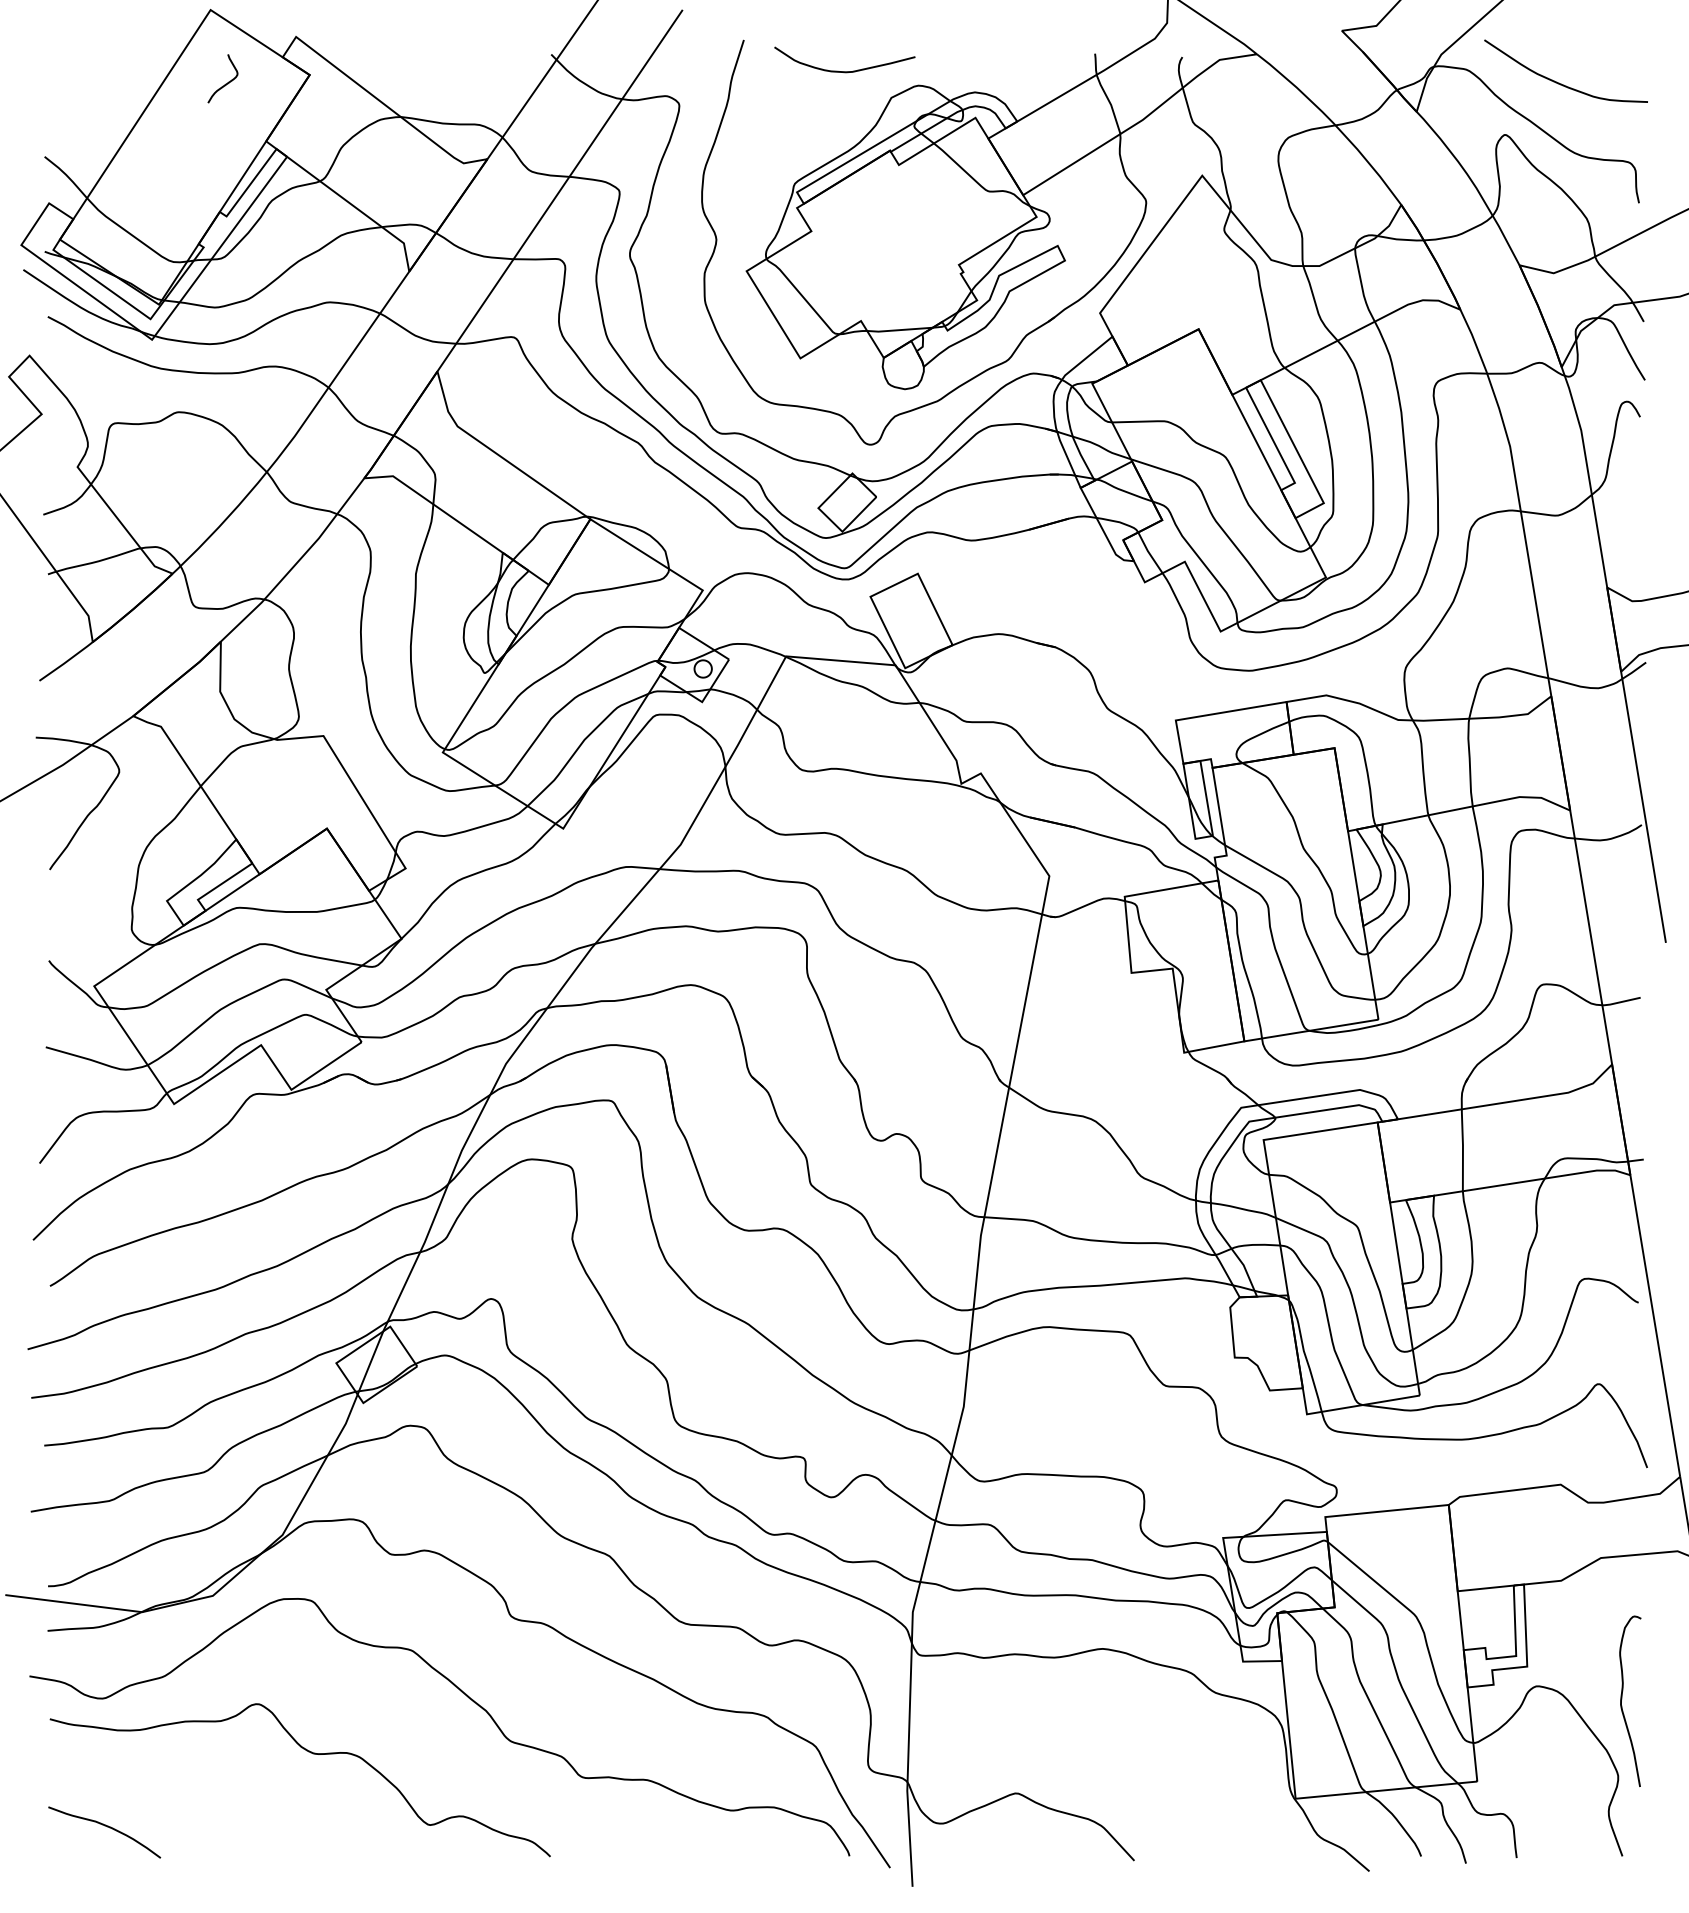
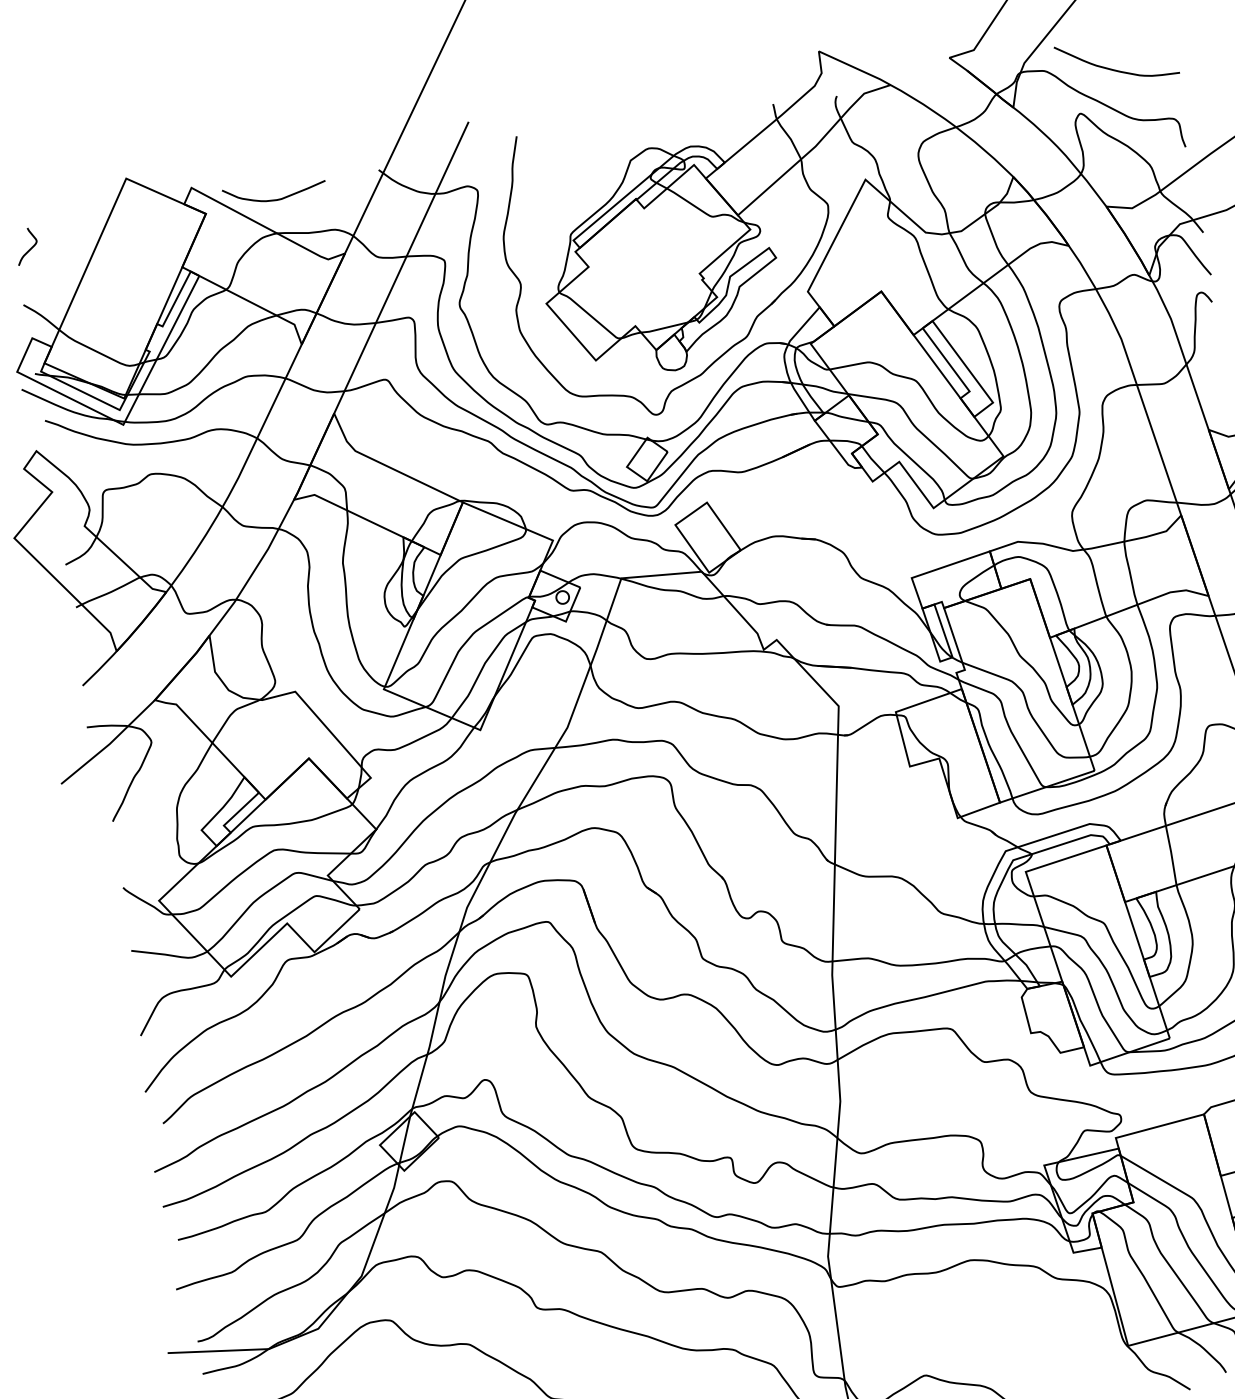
curve: (844, 71) -> (275, 199), moved
curve: (225, 83) -> (29, 249), moved

